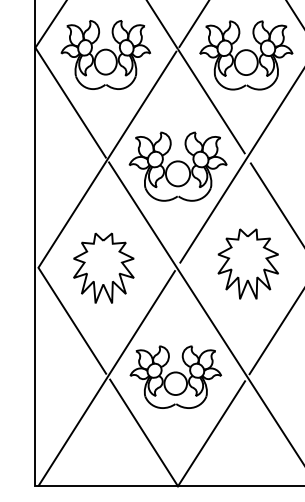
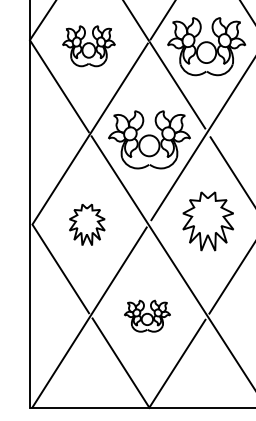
part: (105, 54) -> (88, 45), size x0.7
part: (103, 267) -> (86, 224), size x0.7
part: (175, 376) -> (147, 315), size x0.6

